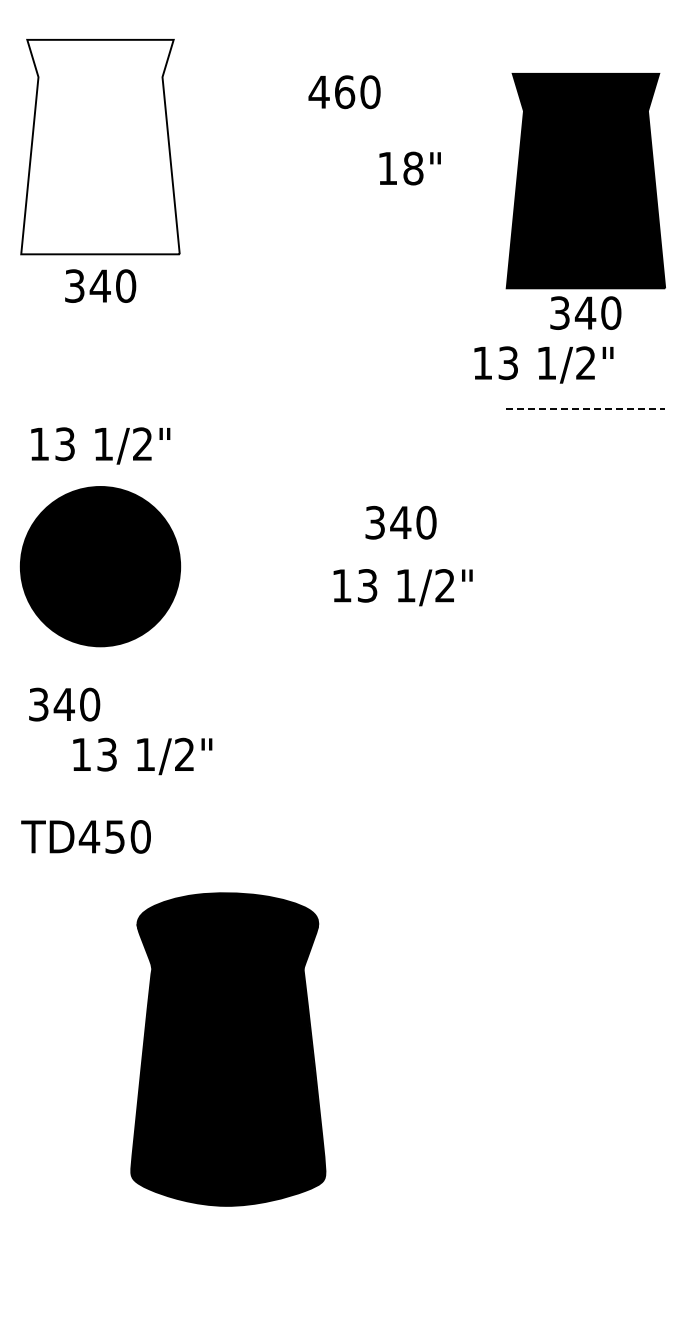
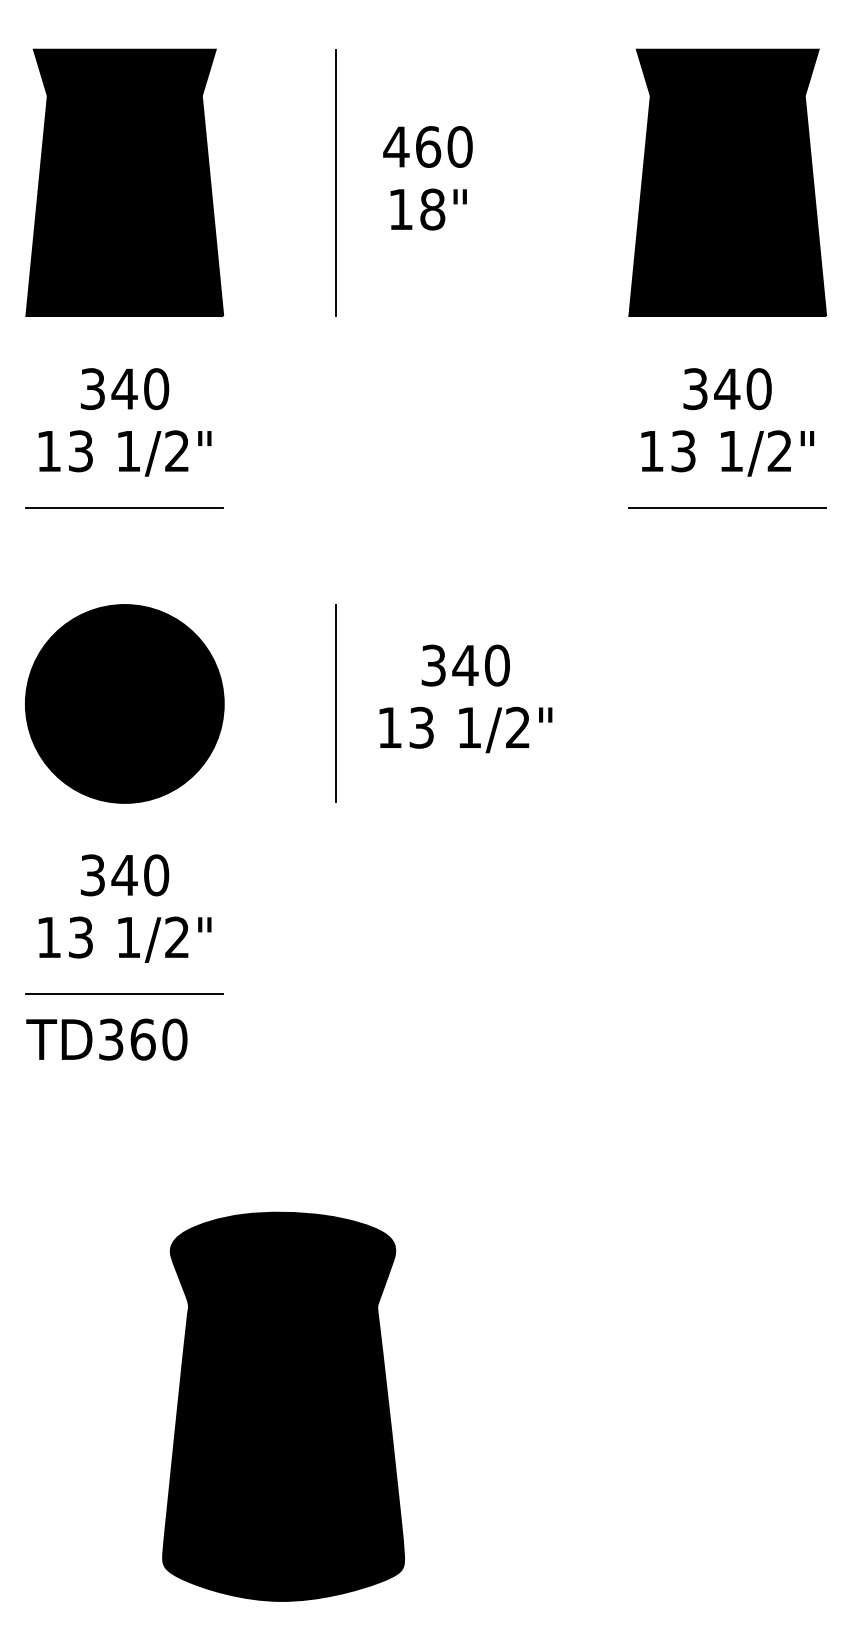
text: (344, 92) -> (427, 147), moved
fill: (100, 146) -> (124, 182), added
line: (270, 146) -> (335, 182), added
text: (409, 168) -> (427, 209), moved
part: (585, 181) -> (727, 183), moved
text: (100, 285) -> (124, 388), moved
text: (543, 364) -> (727, 452), moved
line: (100, 408) -> (124, 507), added
line: (586, 408) -> (728, 507), dashed -> solid
text: (100, 445) -> (124, 452), moved
text: (400, 522) -> (465, 665), moved
line: (270, 566) -> (335, 703), added
text: (402, 587) -> (465, 729), moved
text: (64, 704) -> (124, 875), moved
text: (142, 756) -> (124, 939), moved
line: (100, 800) -> (124, 994), added
text: (101, 836) -> (126, 1039), TD450 -> TD360
part: (228, 1049) -> (283, 1406), moved

